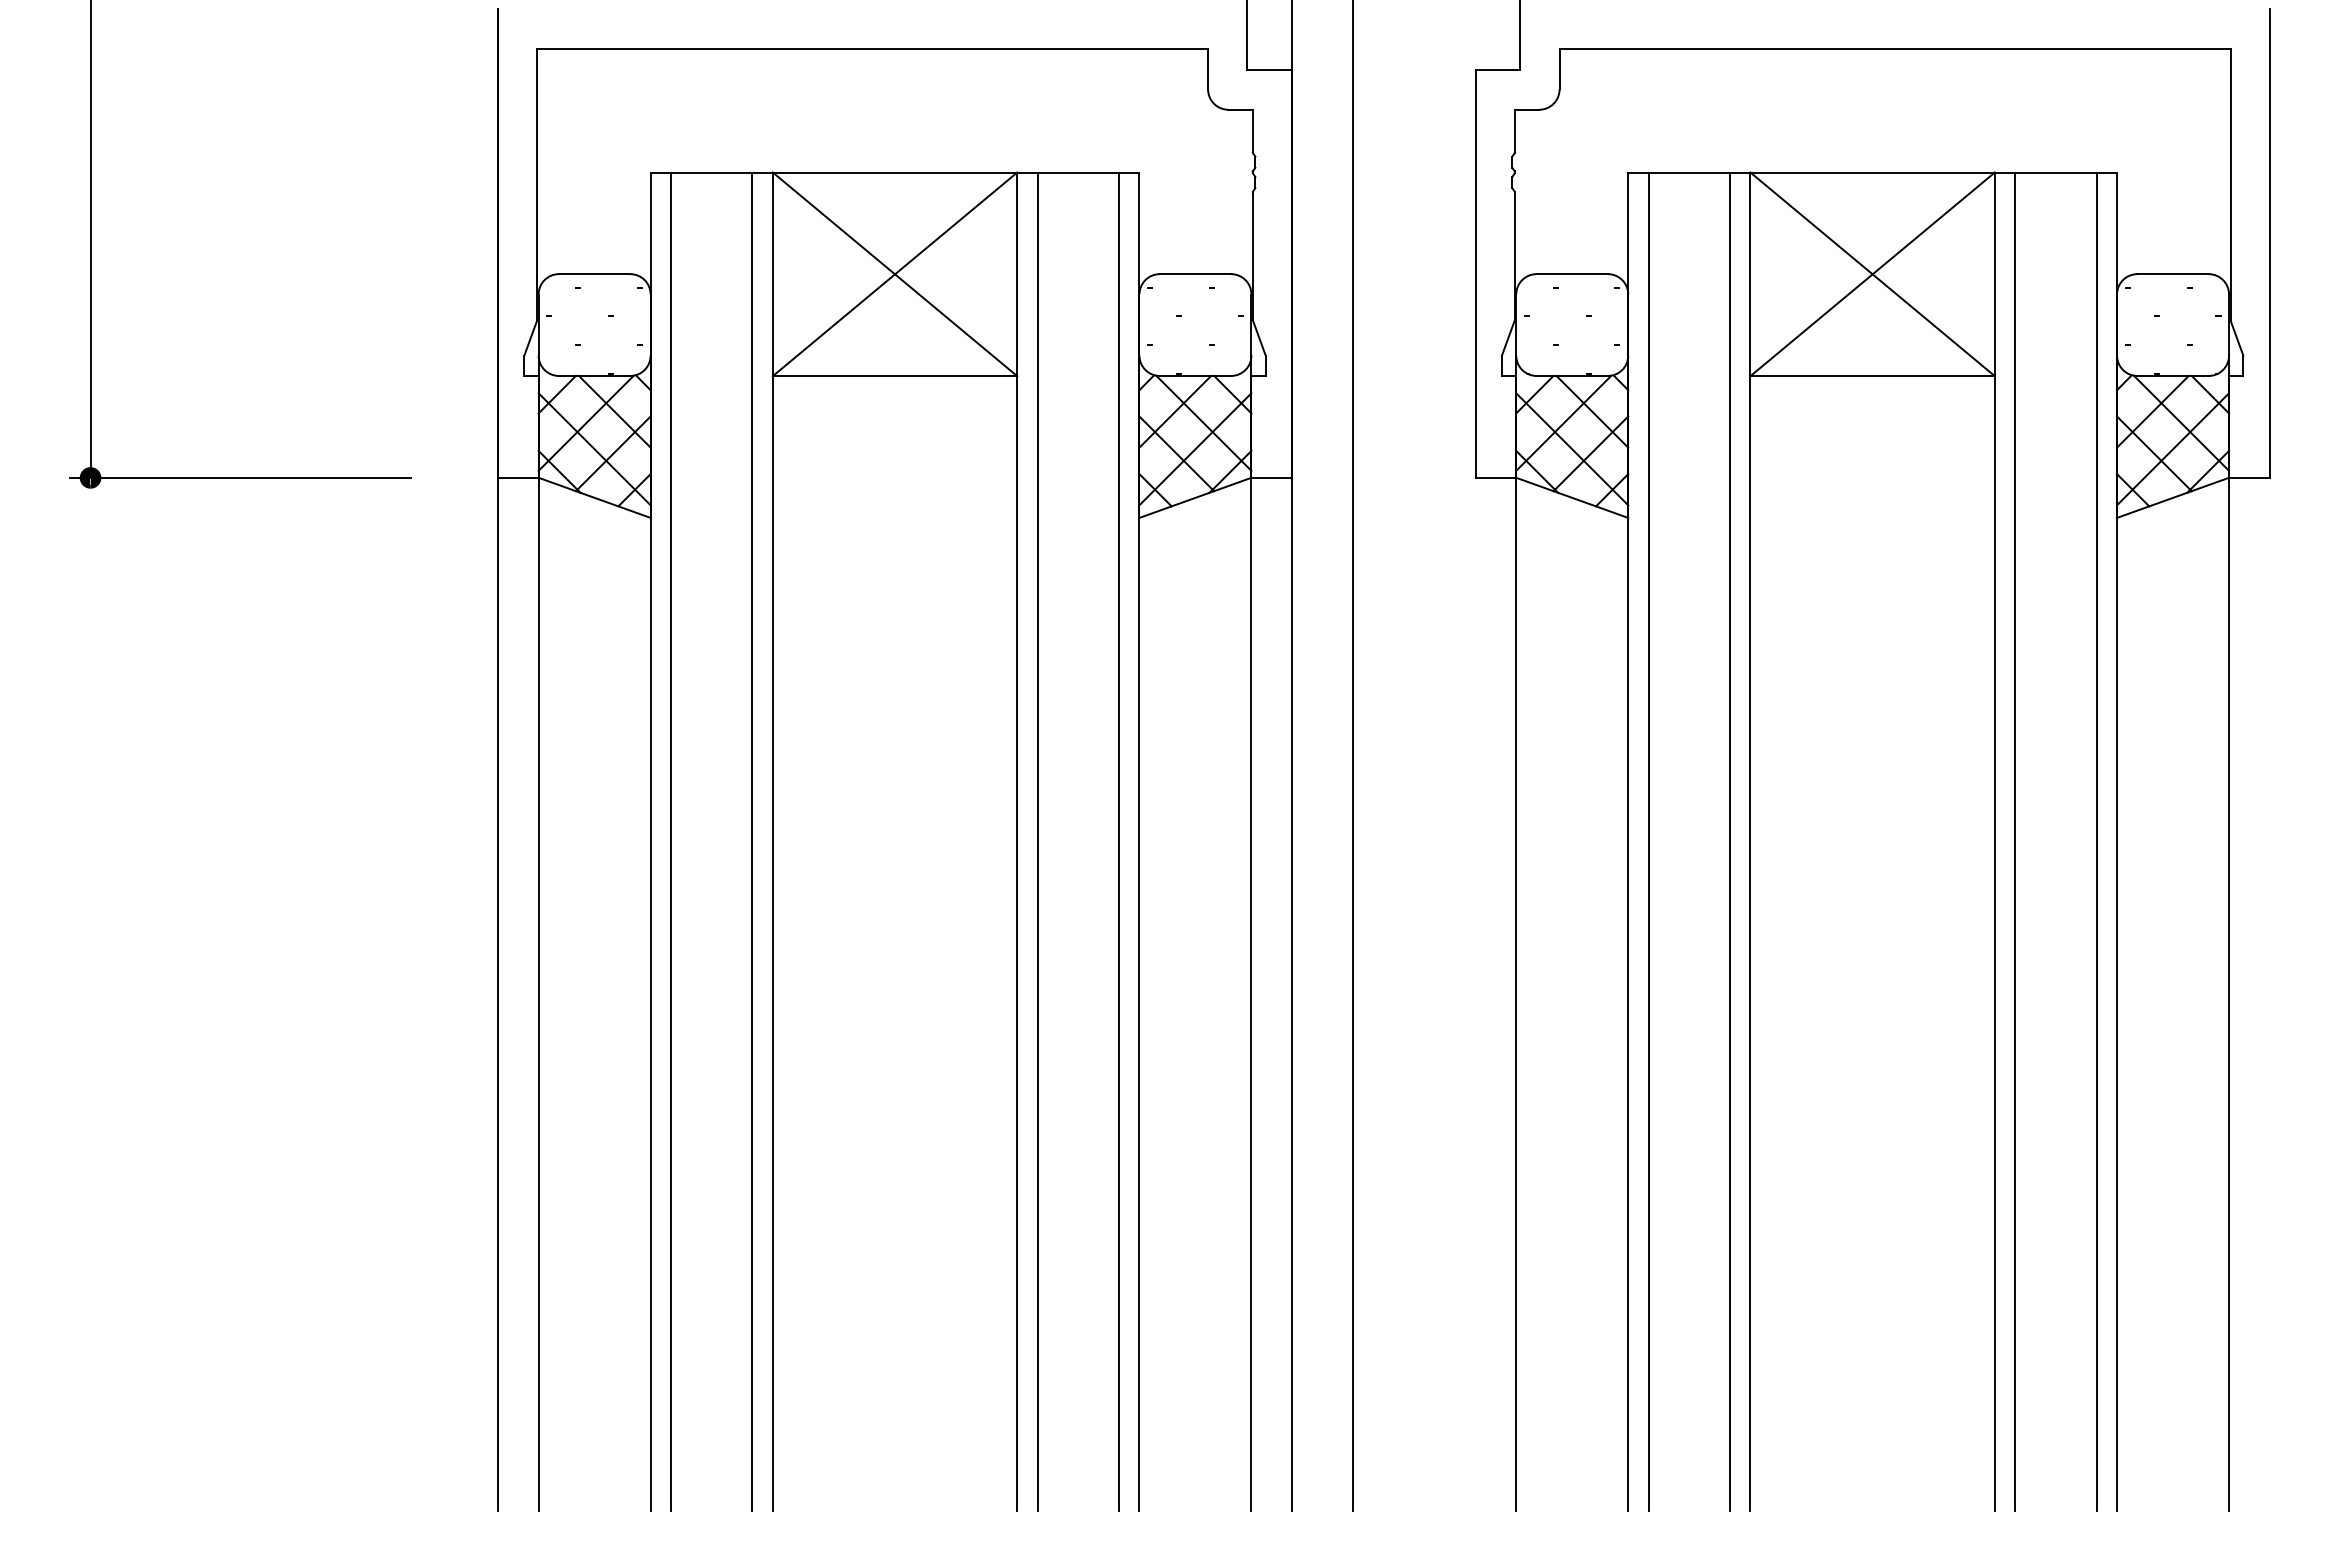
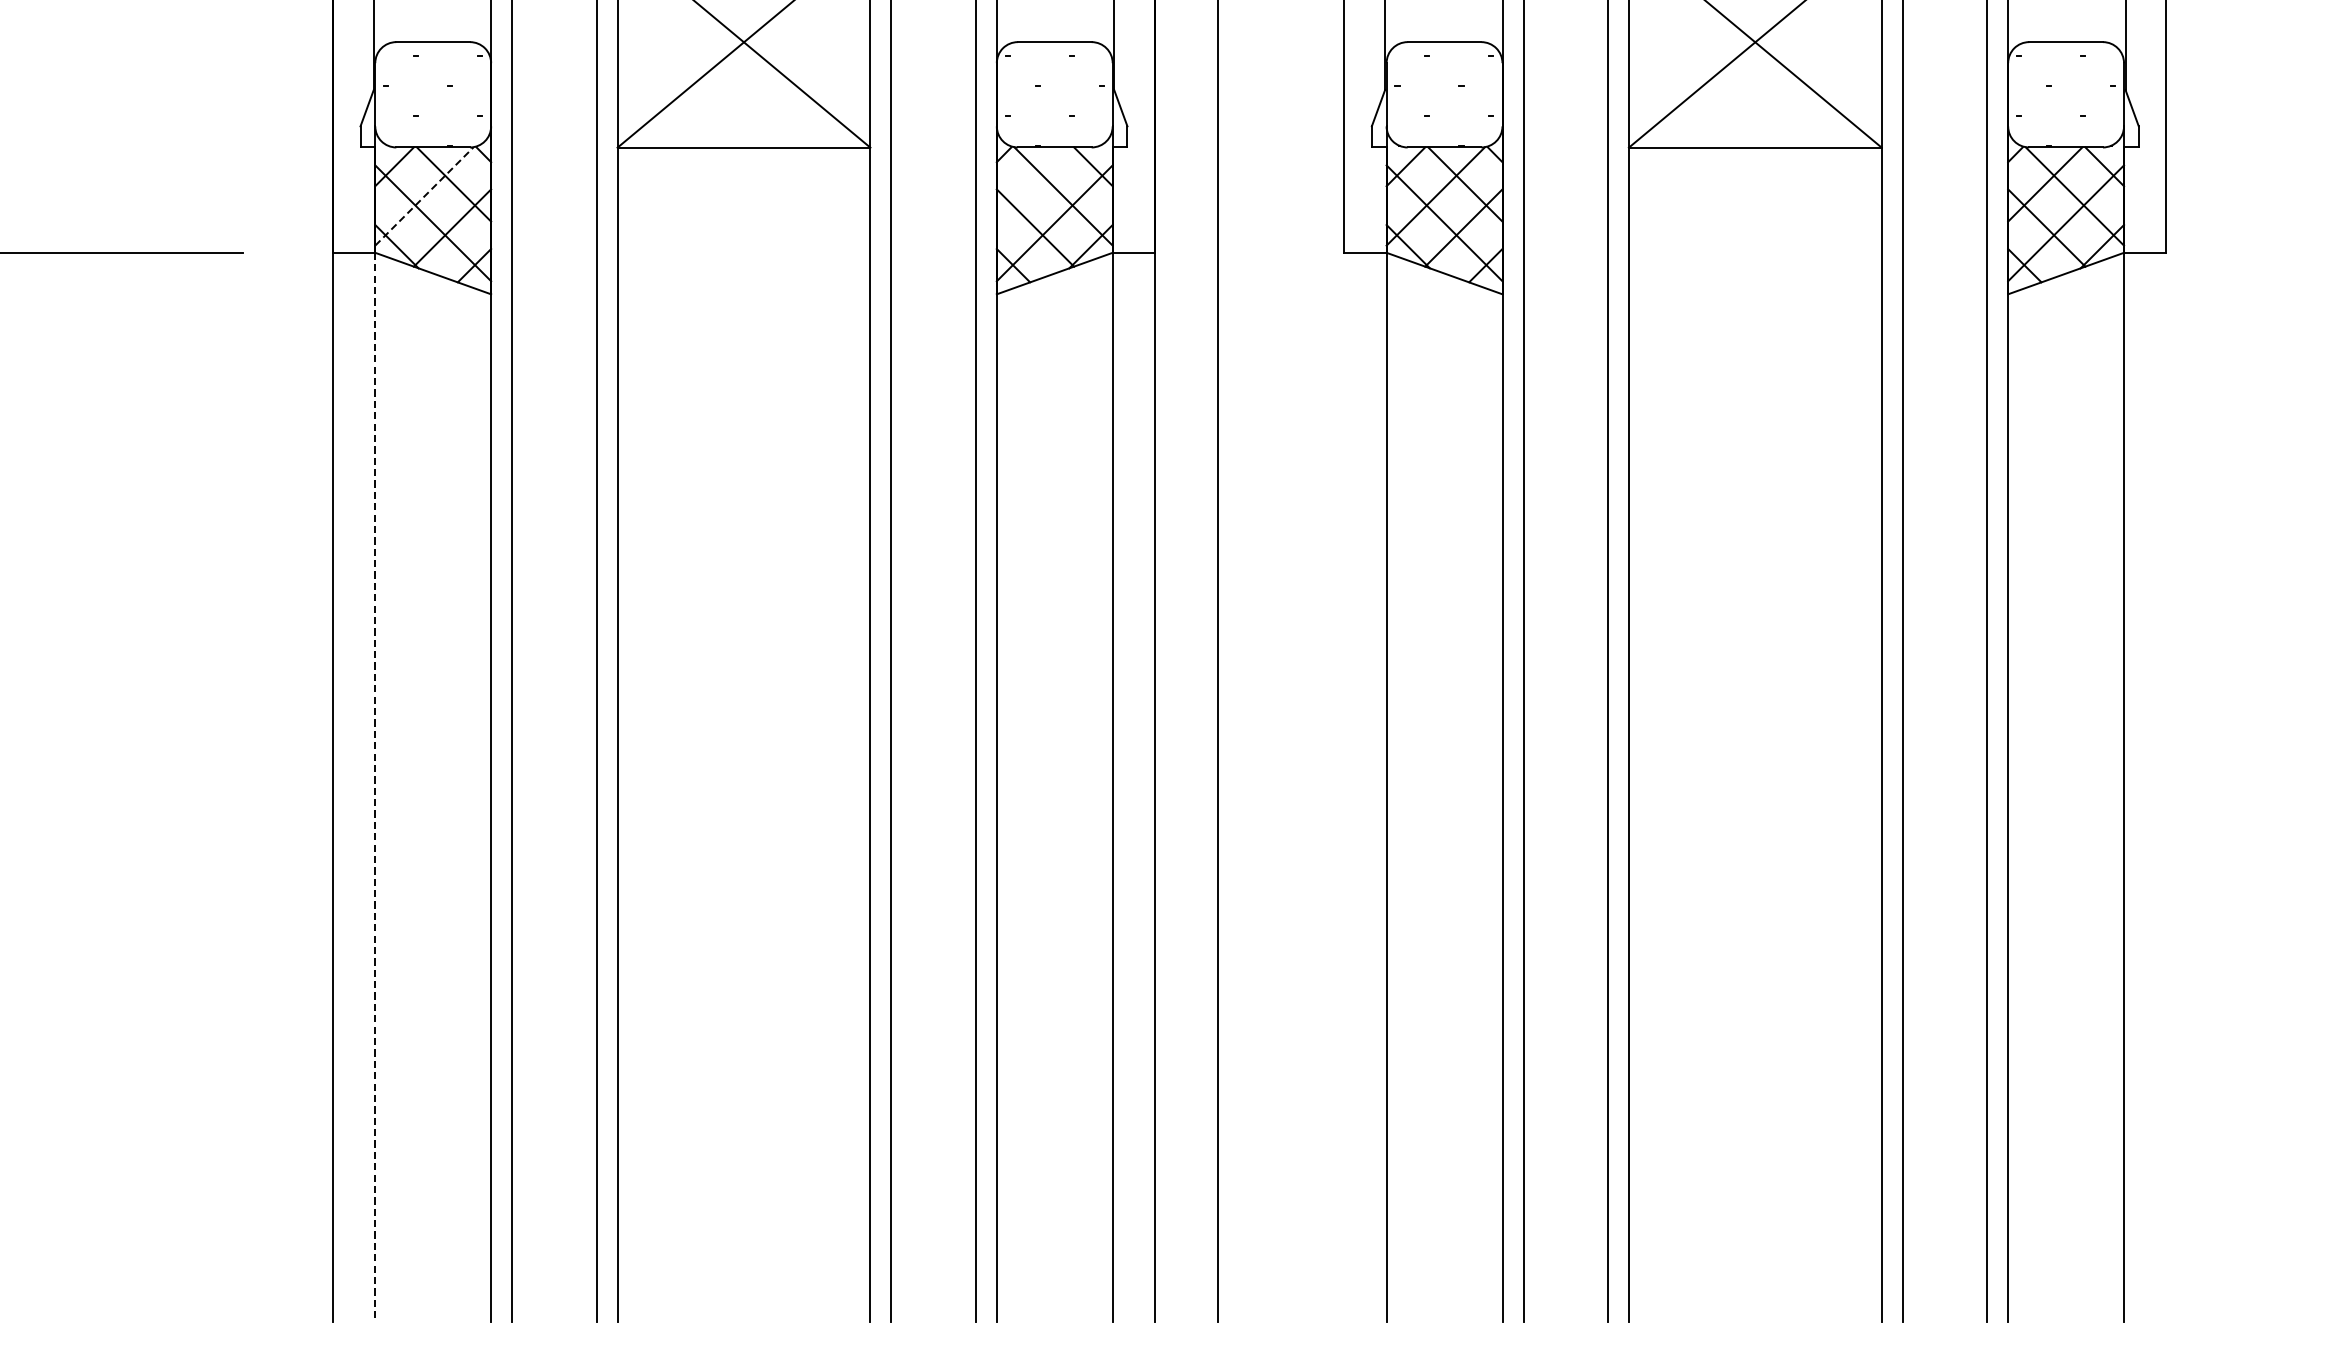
line: (1175, 411) -> (1034, 184), removed
line: (586, 423) -> (424, 196), solid -> dashed
line: (538, 994) -> (375, 787), solid -> dashed

